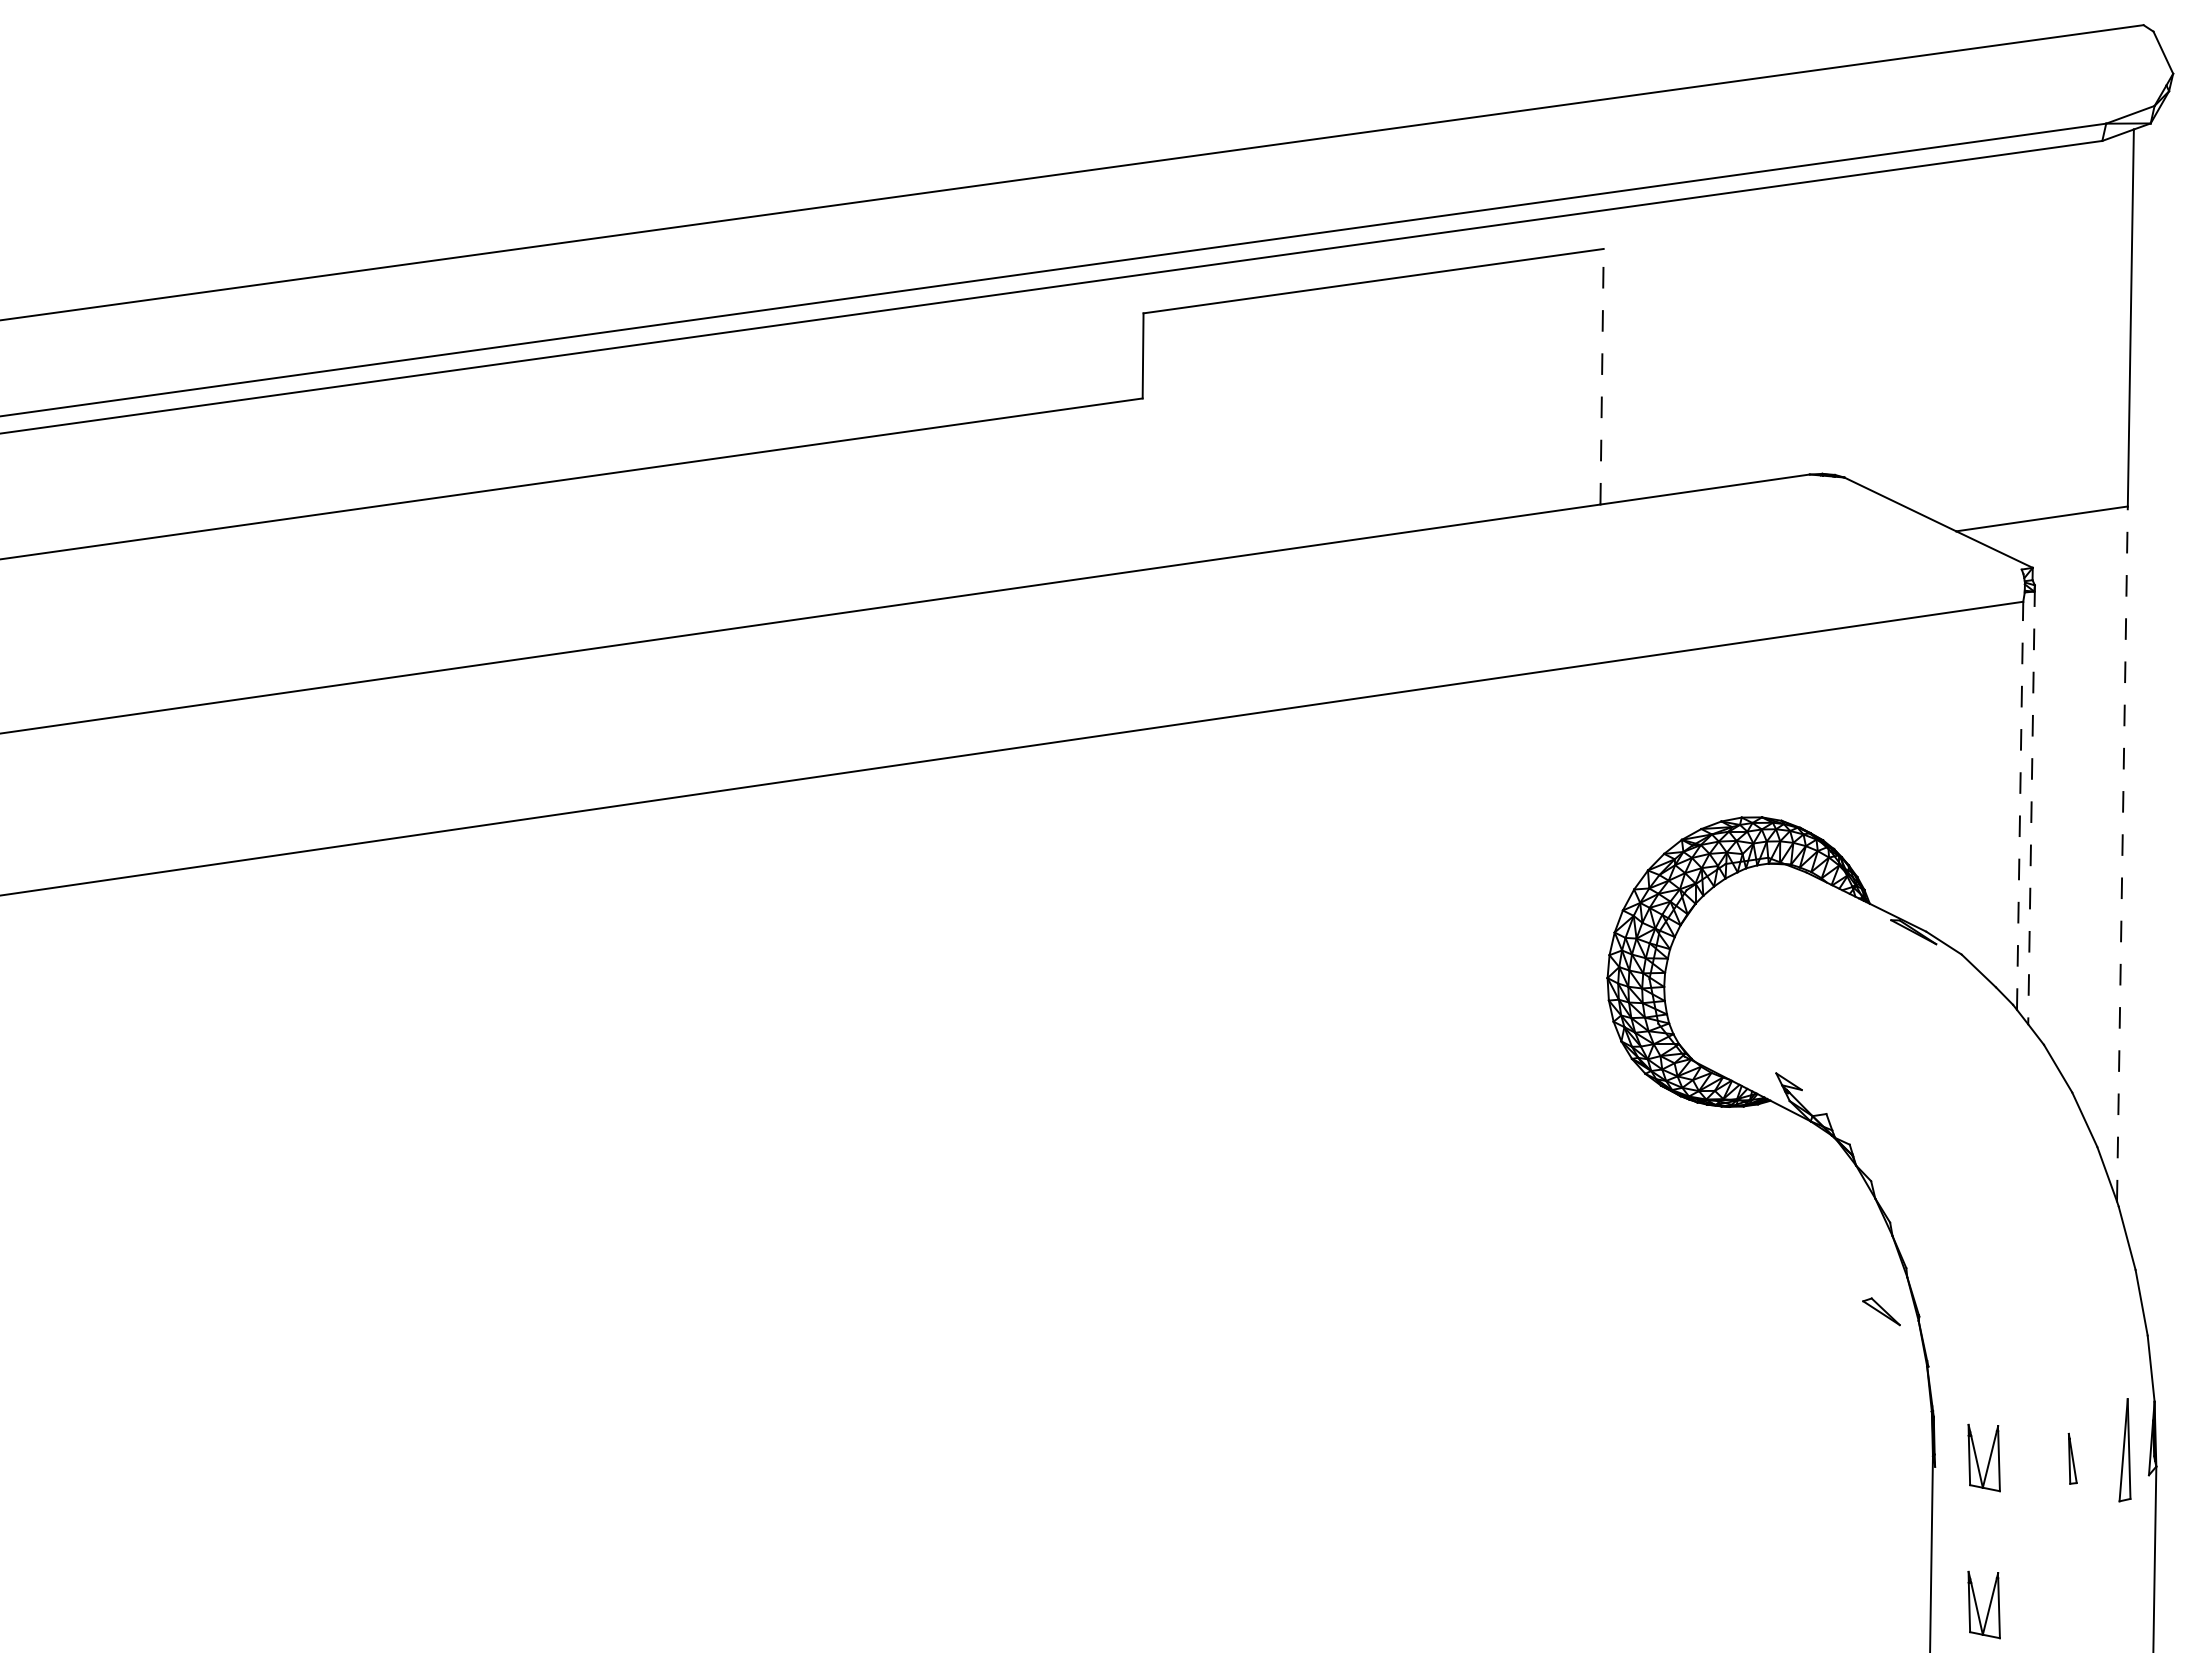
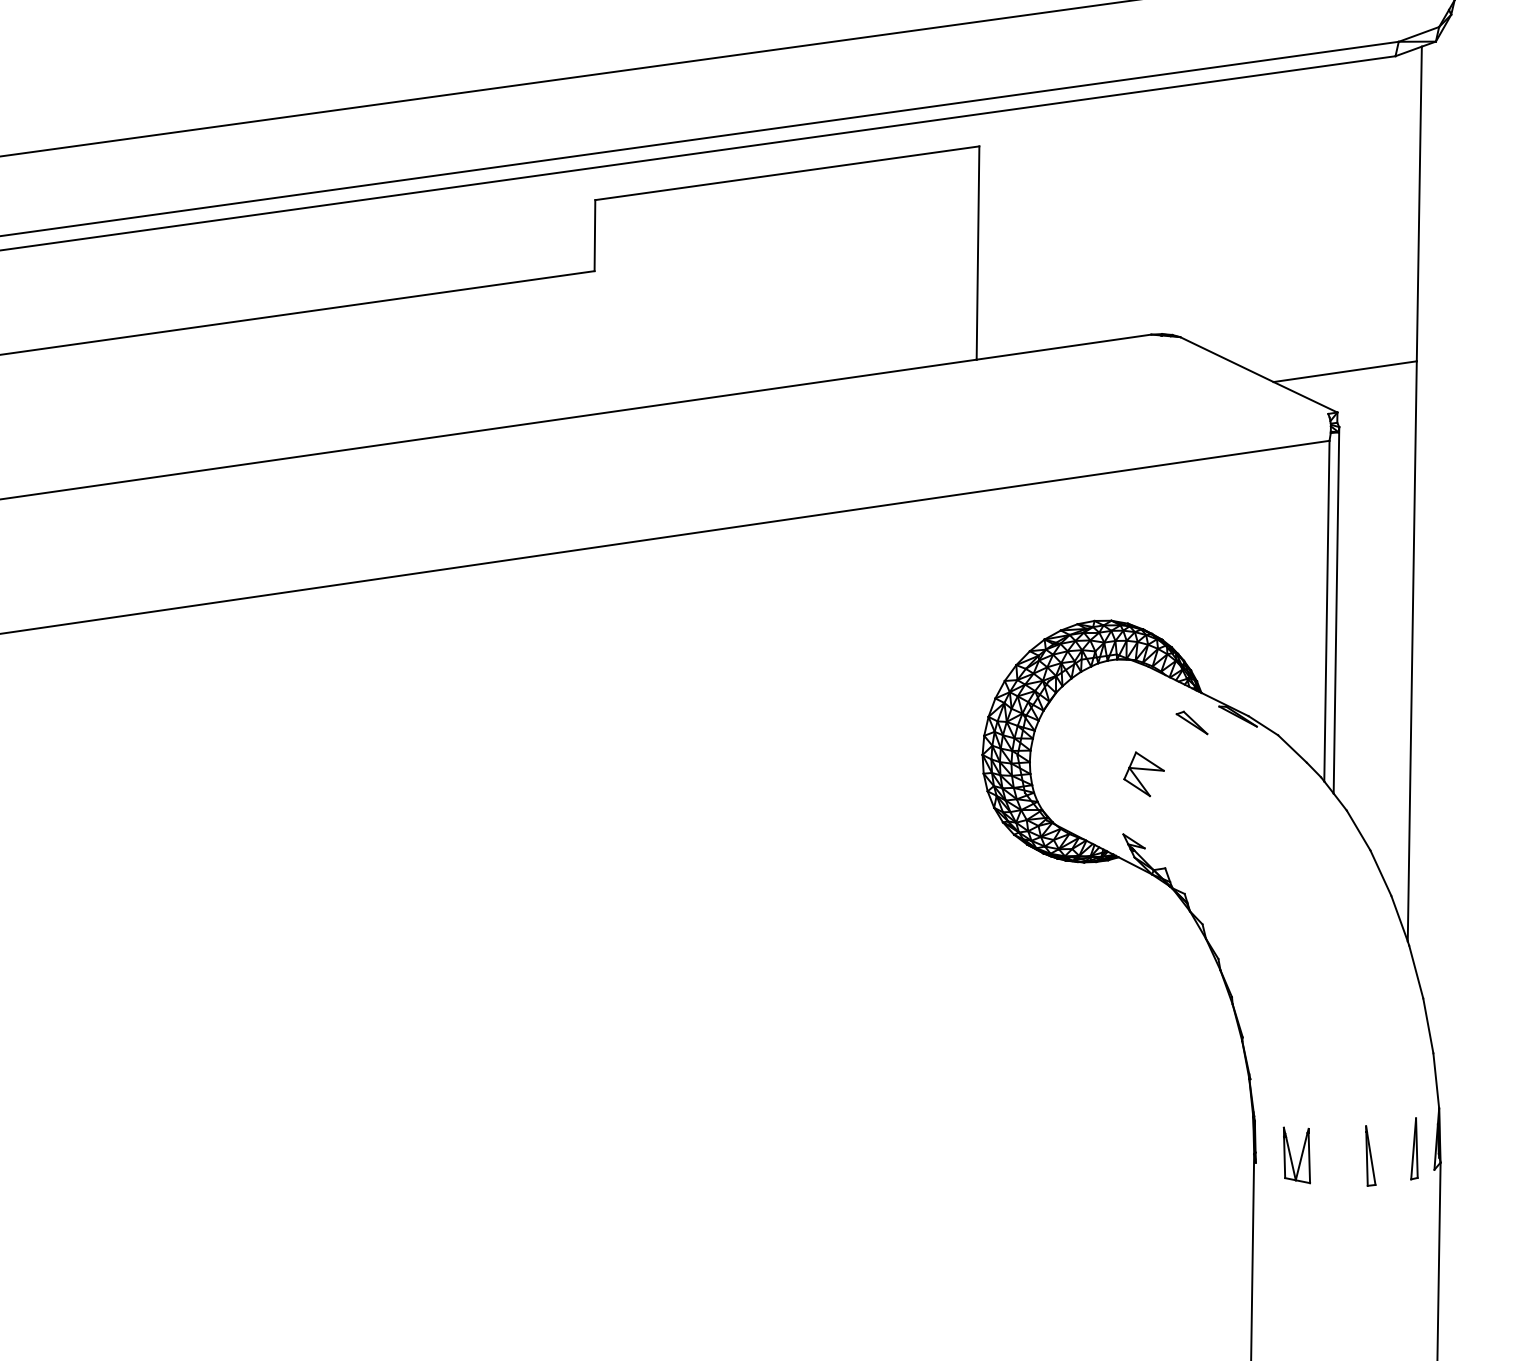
line: (1602, 376) -> (978, 252), dashed -> solid
line: (2031, 804) -> (1336, 610), dashed -> solid
line: (2020, 805) -> (1327, 610), dashed -> solid
line: (2122, 854) -> (1412, 651), dashed -> solid
part: (1800, 1001) -> (1143, 774), added
part: (1881, 1311) -> (1192, 722), moved
part: (2124, 1449) -> (1414, 1148), size x0.71
part: (2072, 1458) -> (1370, 1155), size x1.43
part: (1983, 1604) -> (1296, 1277), removed

